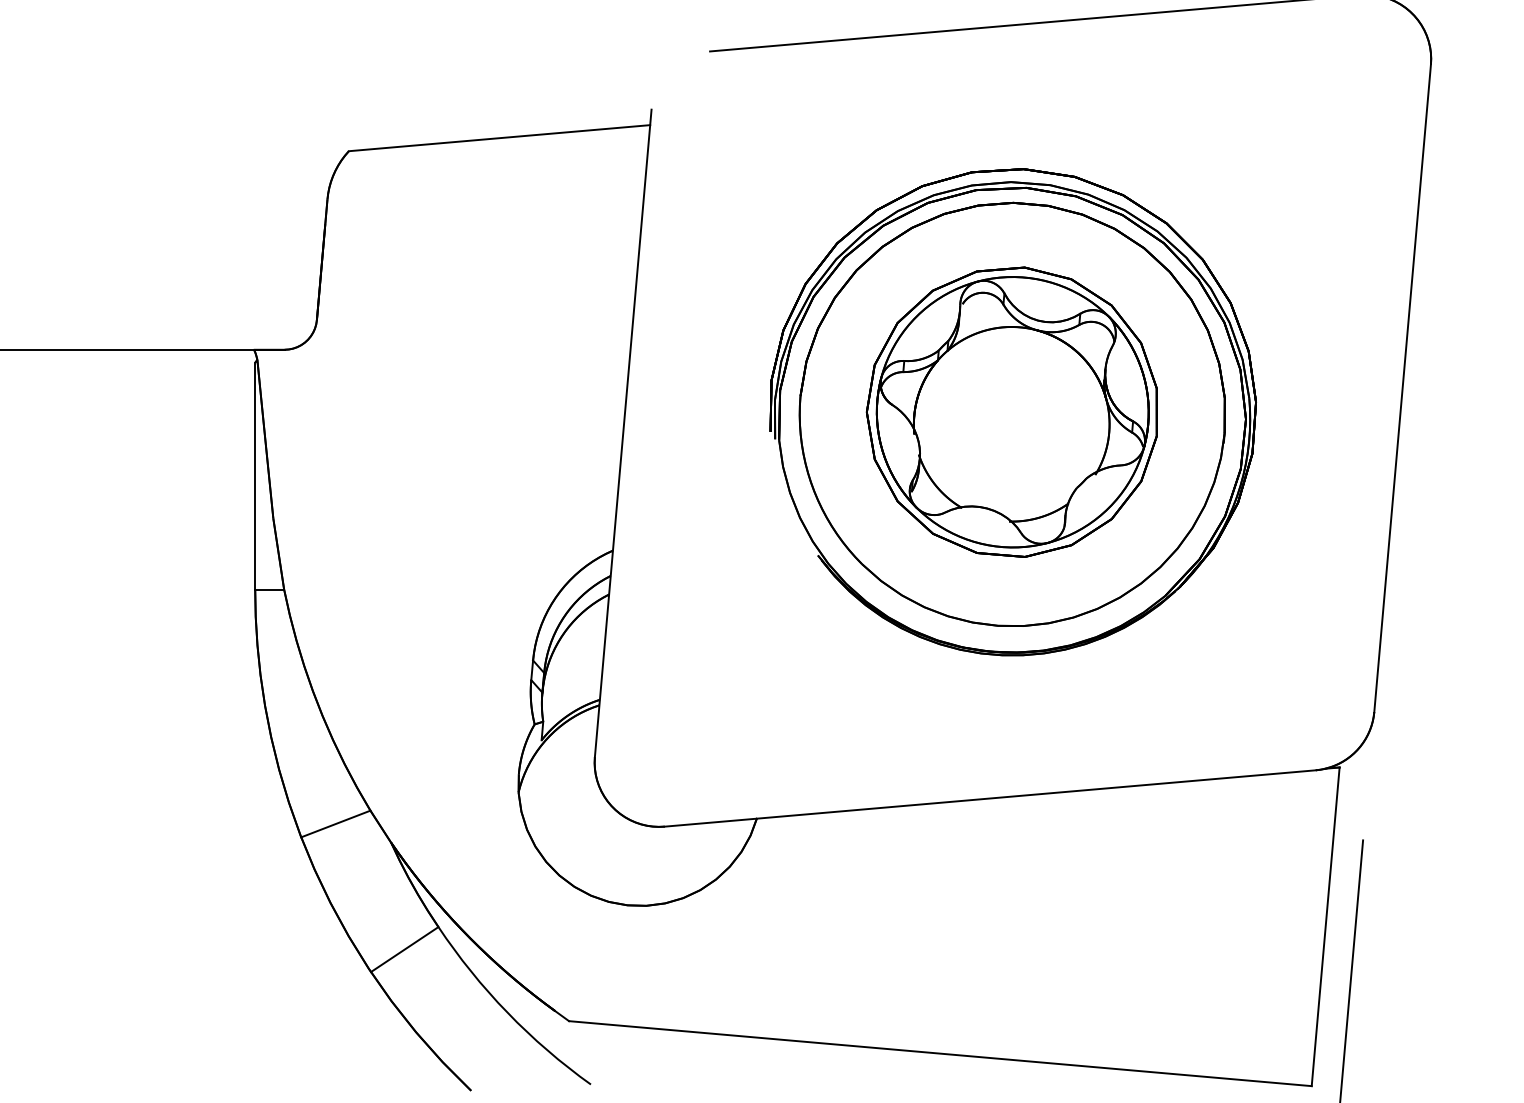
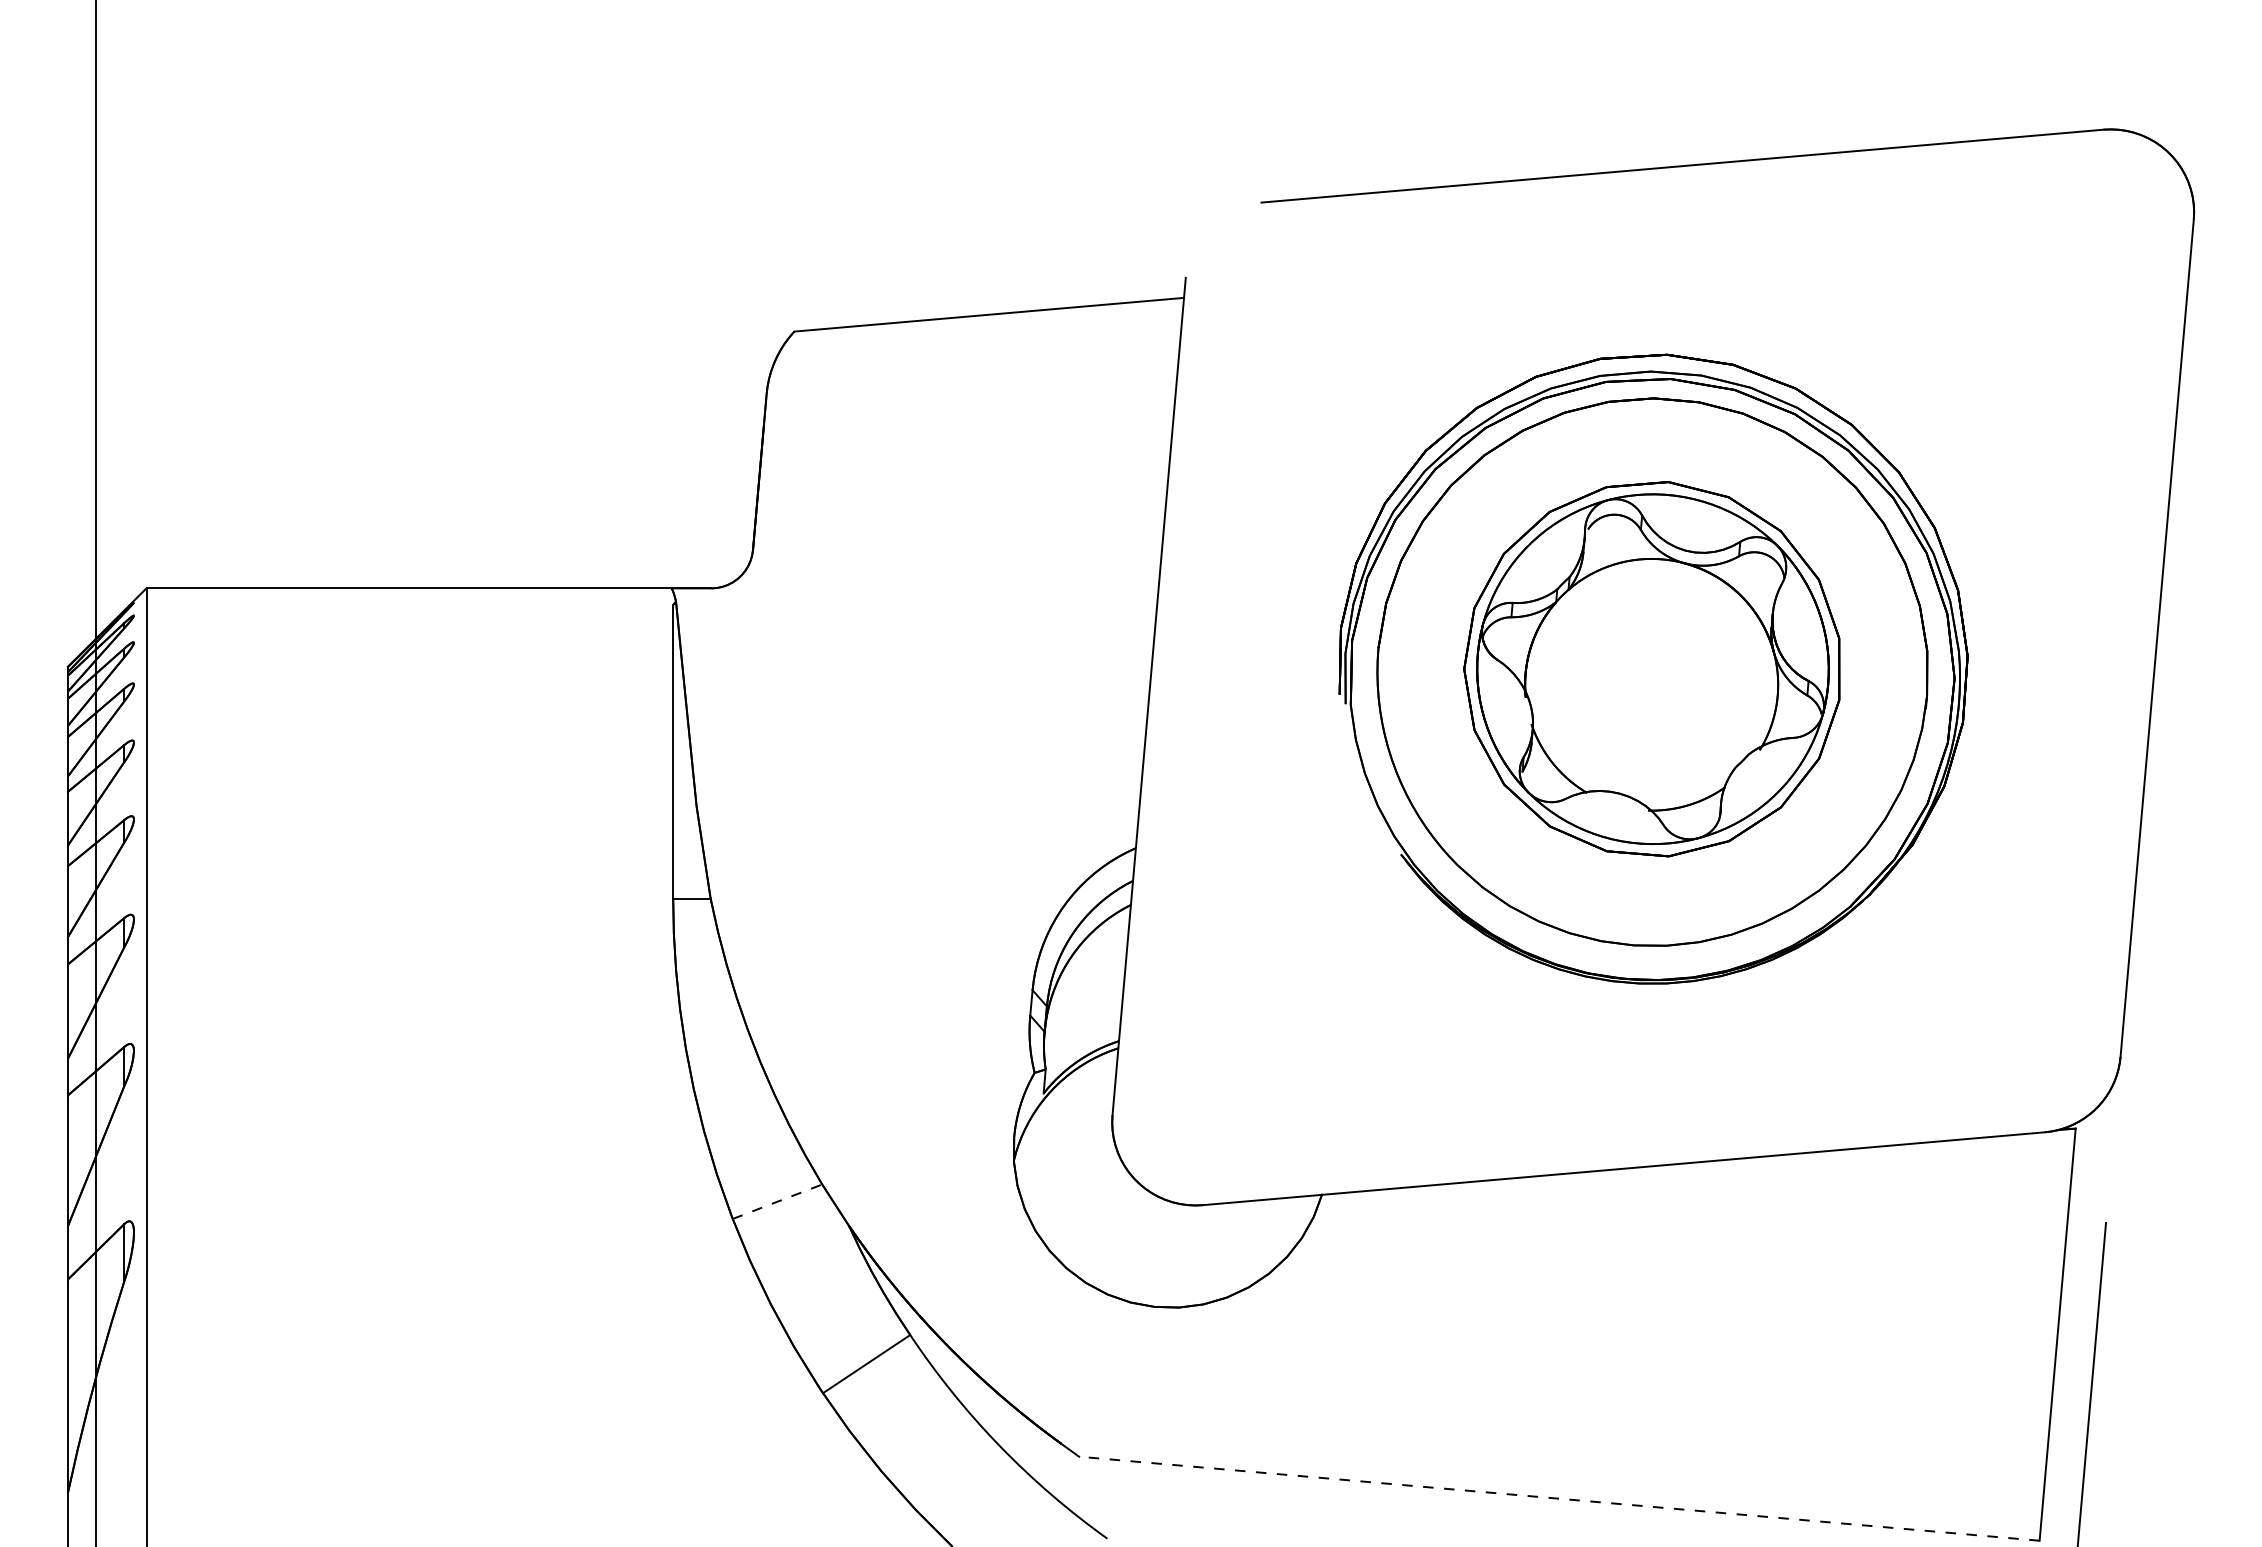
line: (335, 823) -> (777, 1201), solid -> dashed
line: (939, 1053) -> (1558, 1498), solid -> dashed

